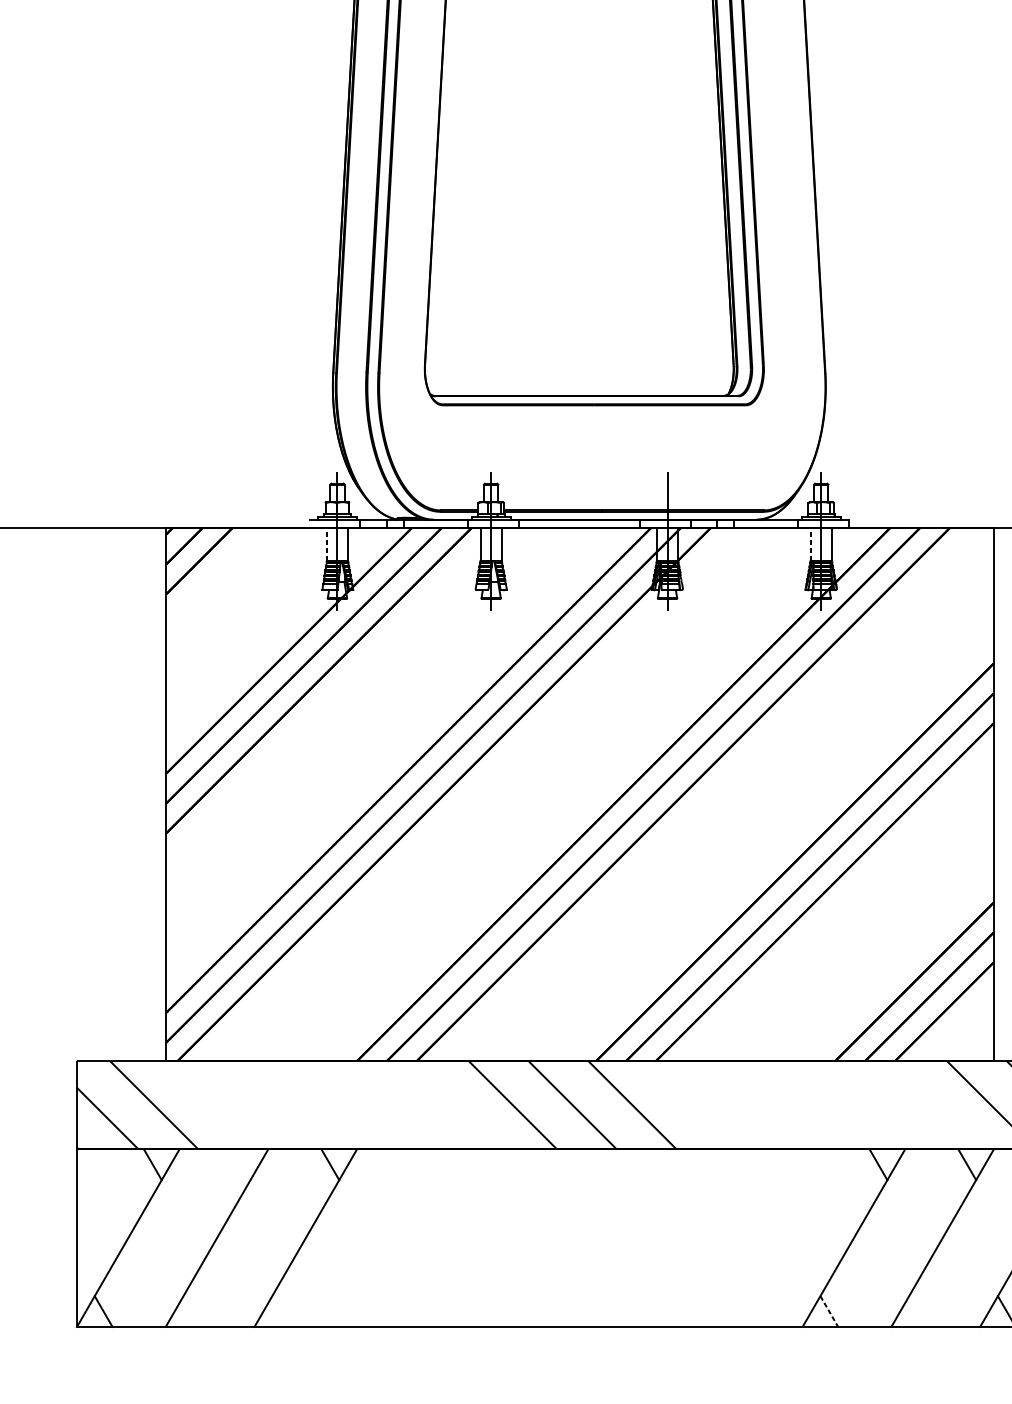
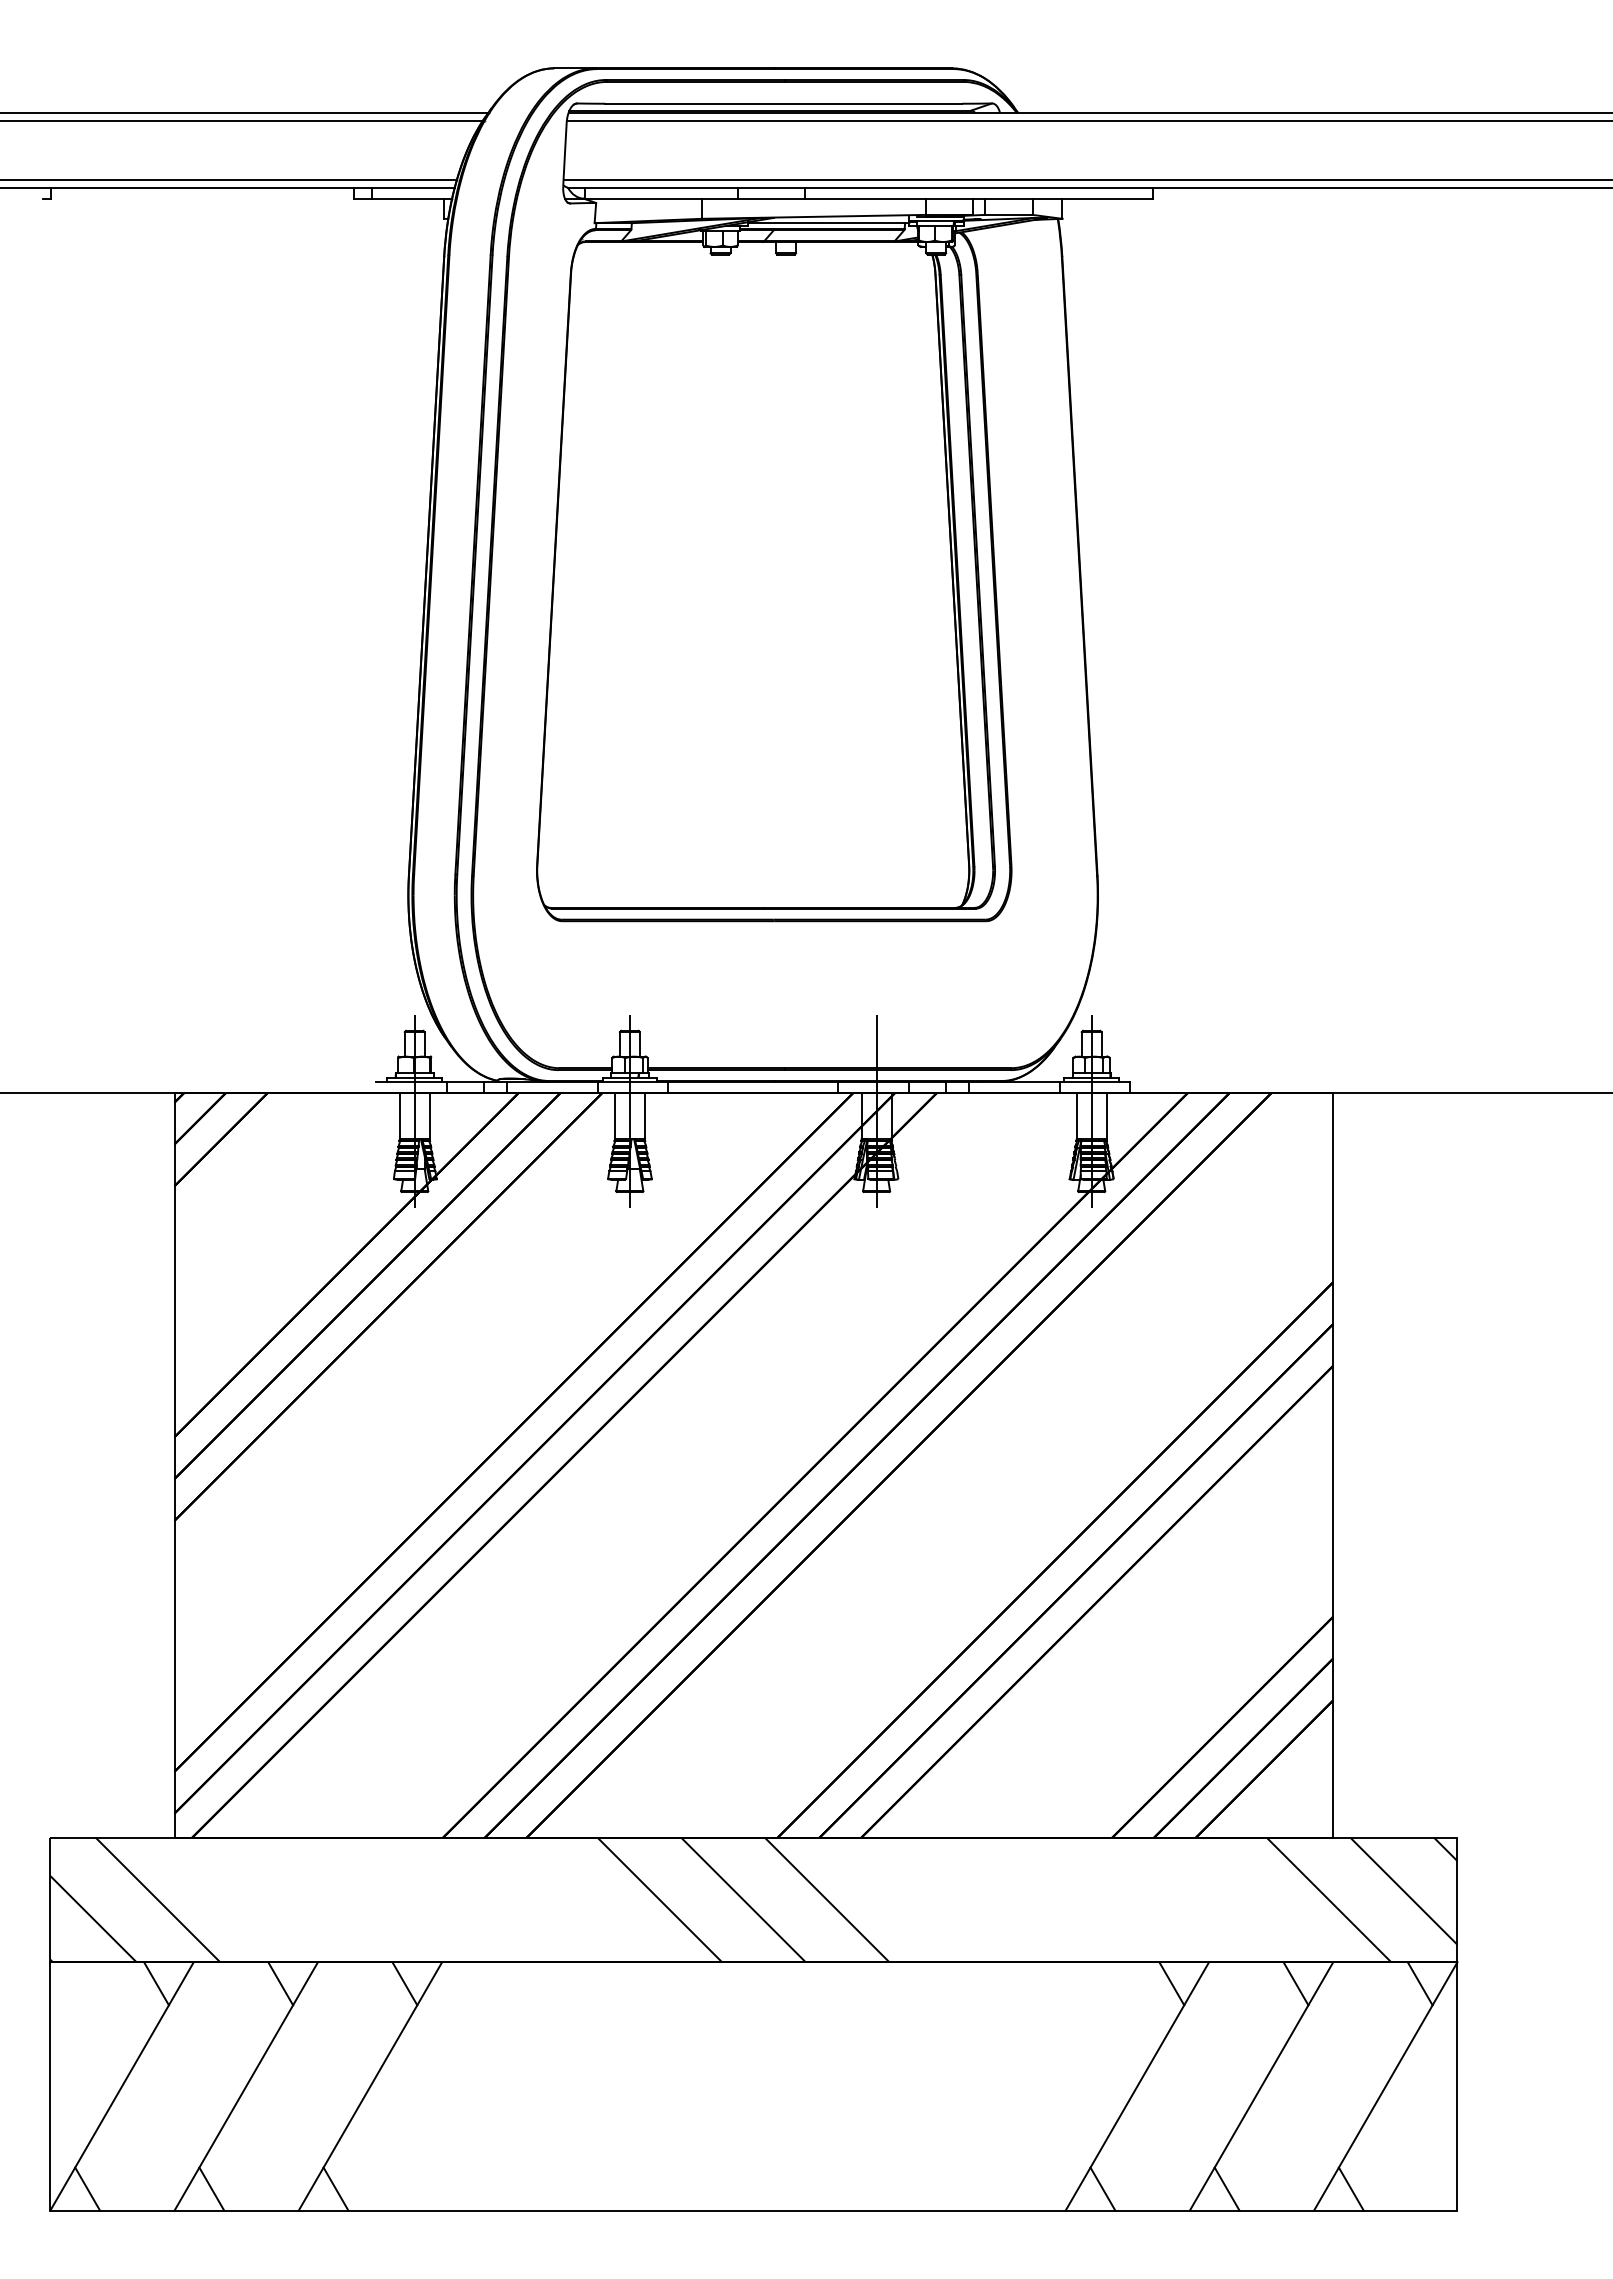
line: (326, 544) -> (399, 1115), dashed -> solid
line: (810, 544) -> (1076, 1115), dashed -> solid
line: (241, 1164) -> (280, 1983), added
line: (192, 1311) -> (211, 2188), added
line: (280, 1311) -> (335, 2188), added
line: (828, 1311) -> (1102, 2189), dashed -> solid
line: (917, 1311) -> (1226, 2188), added

